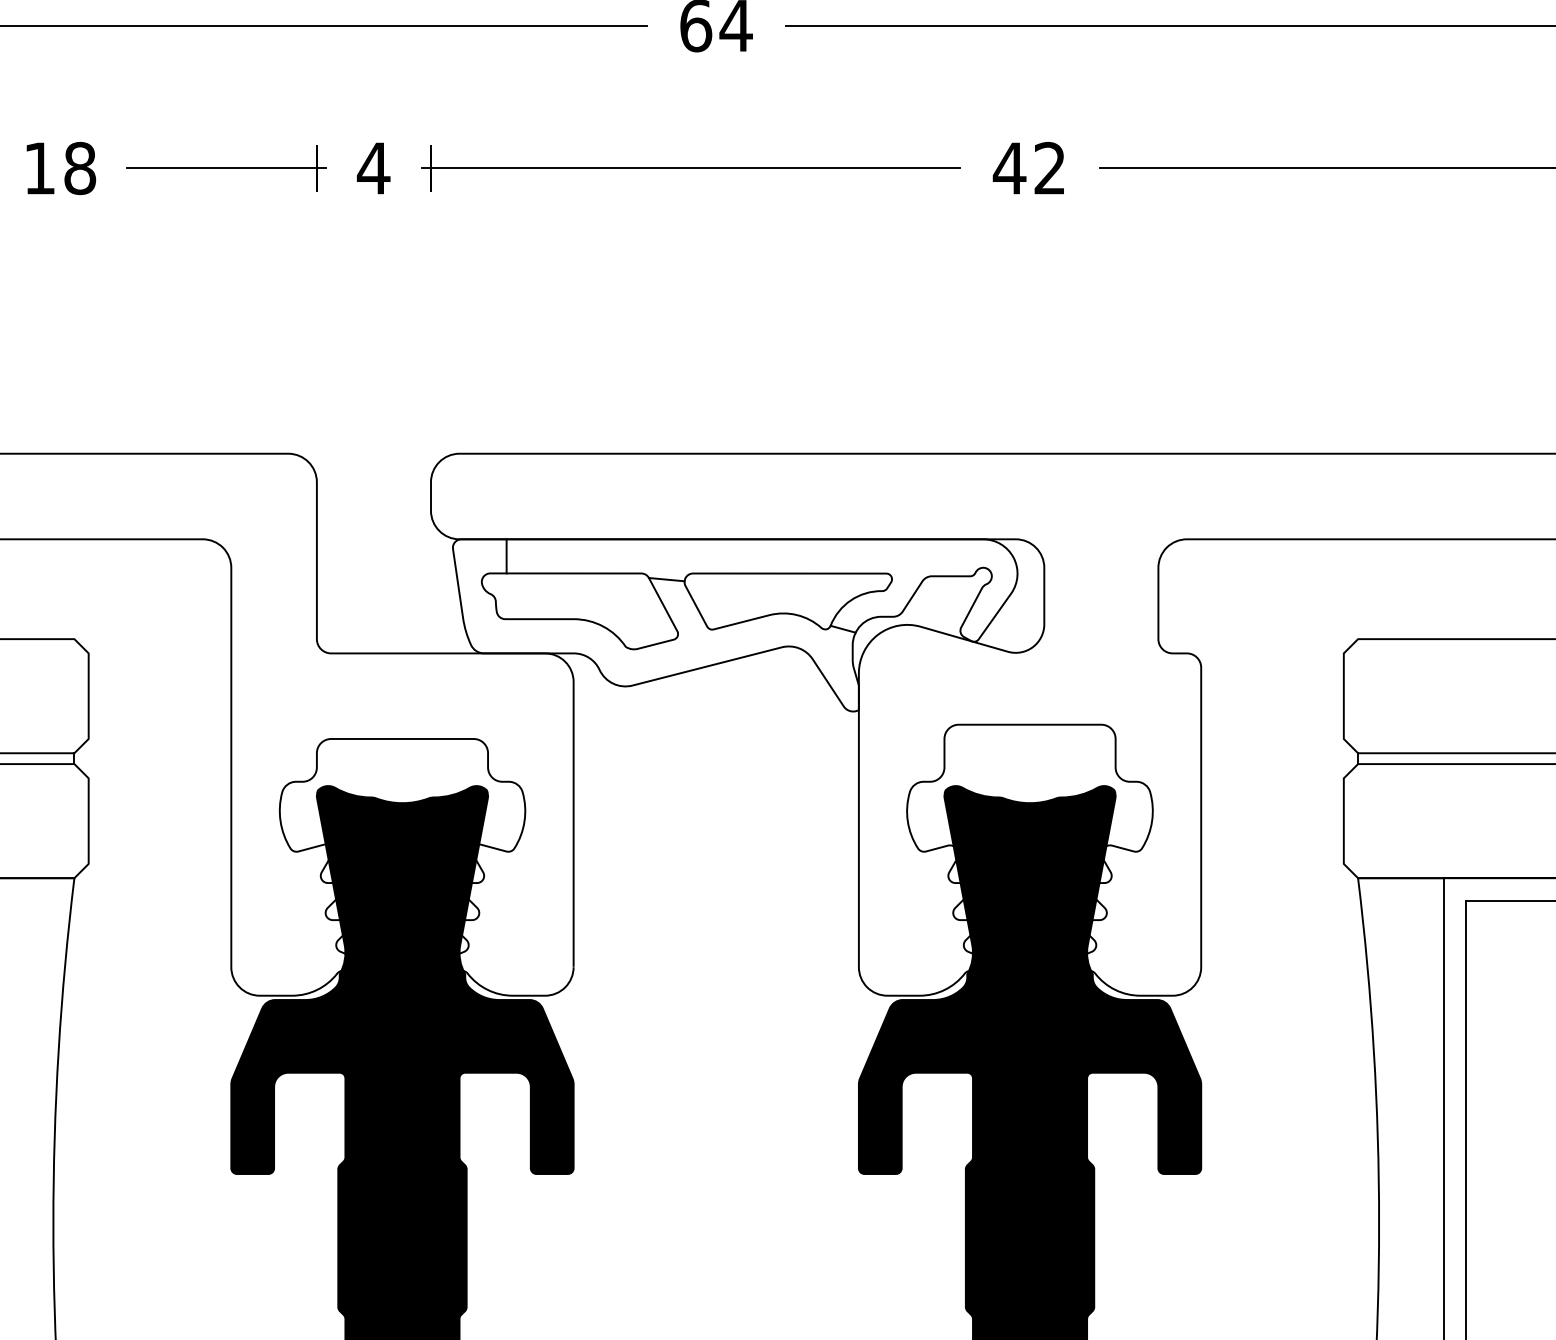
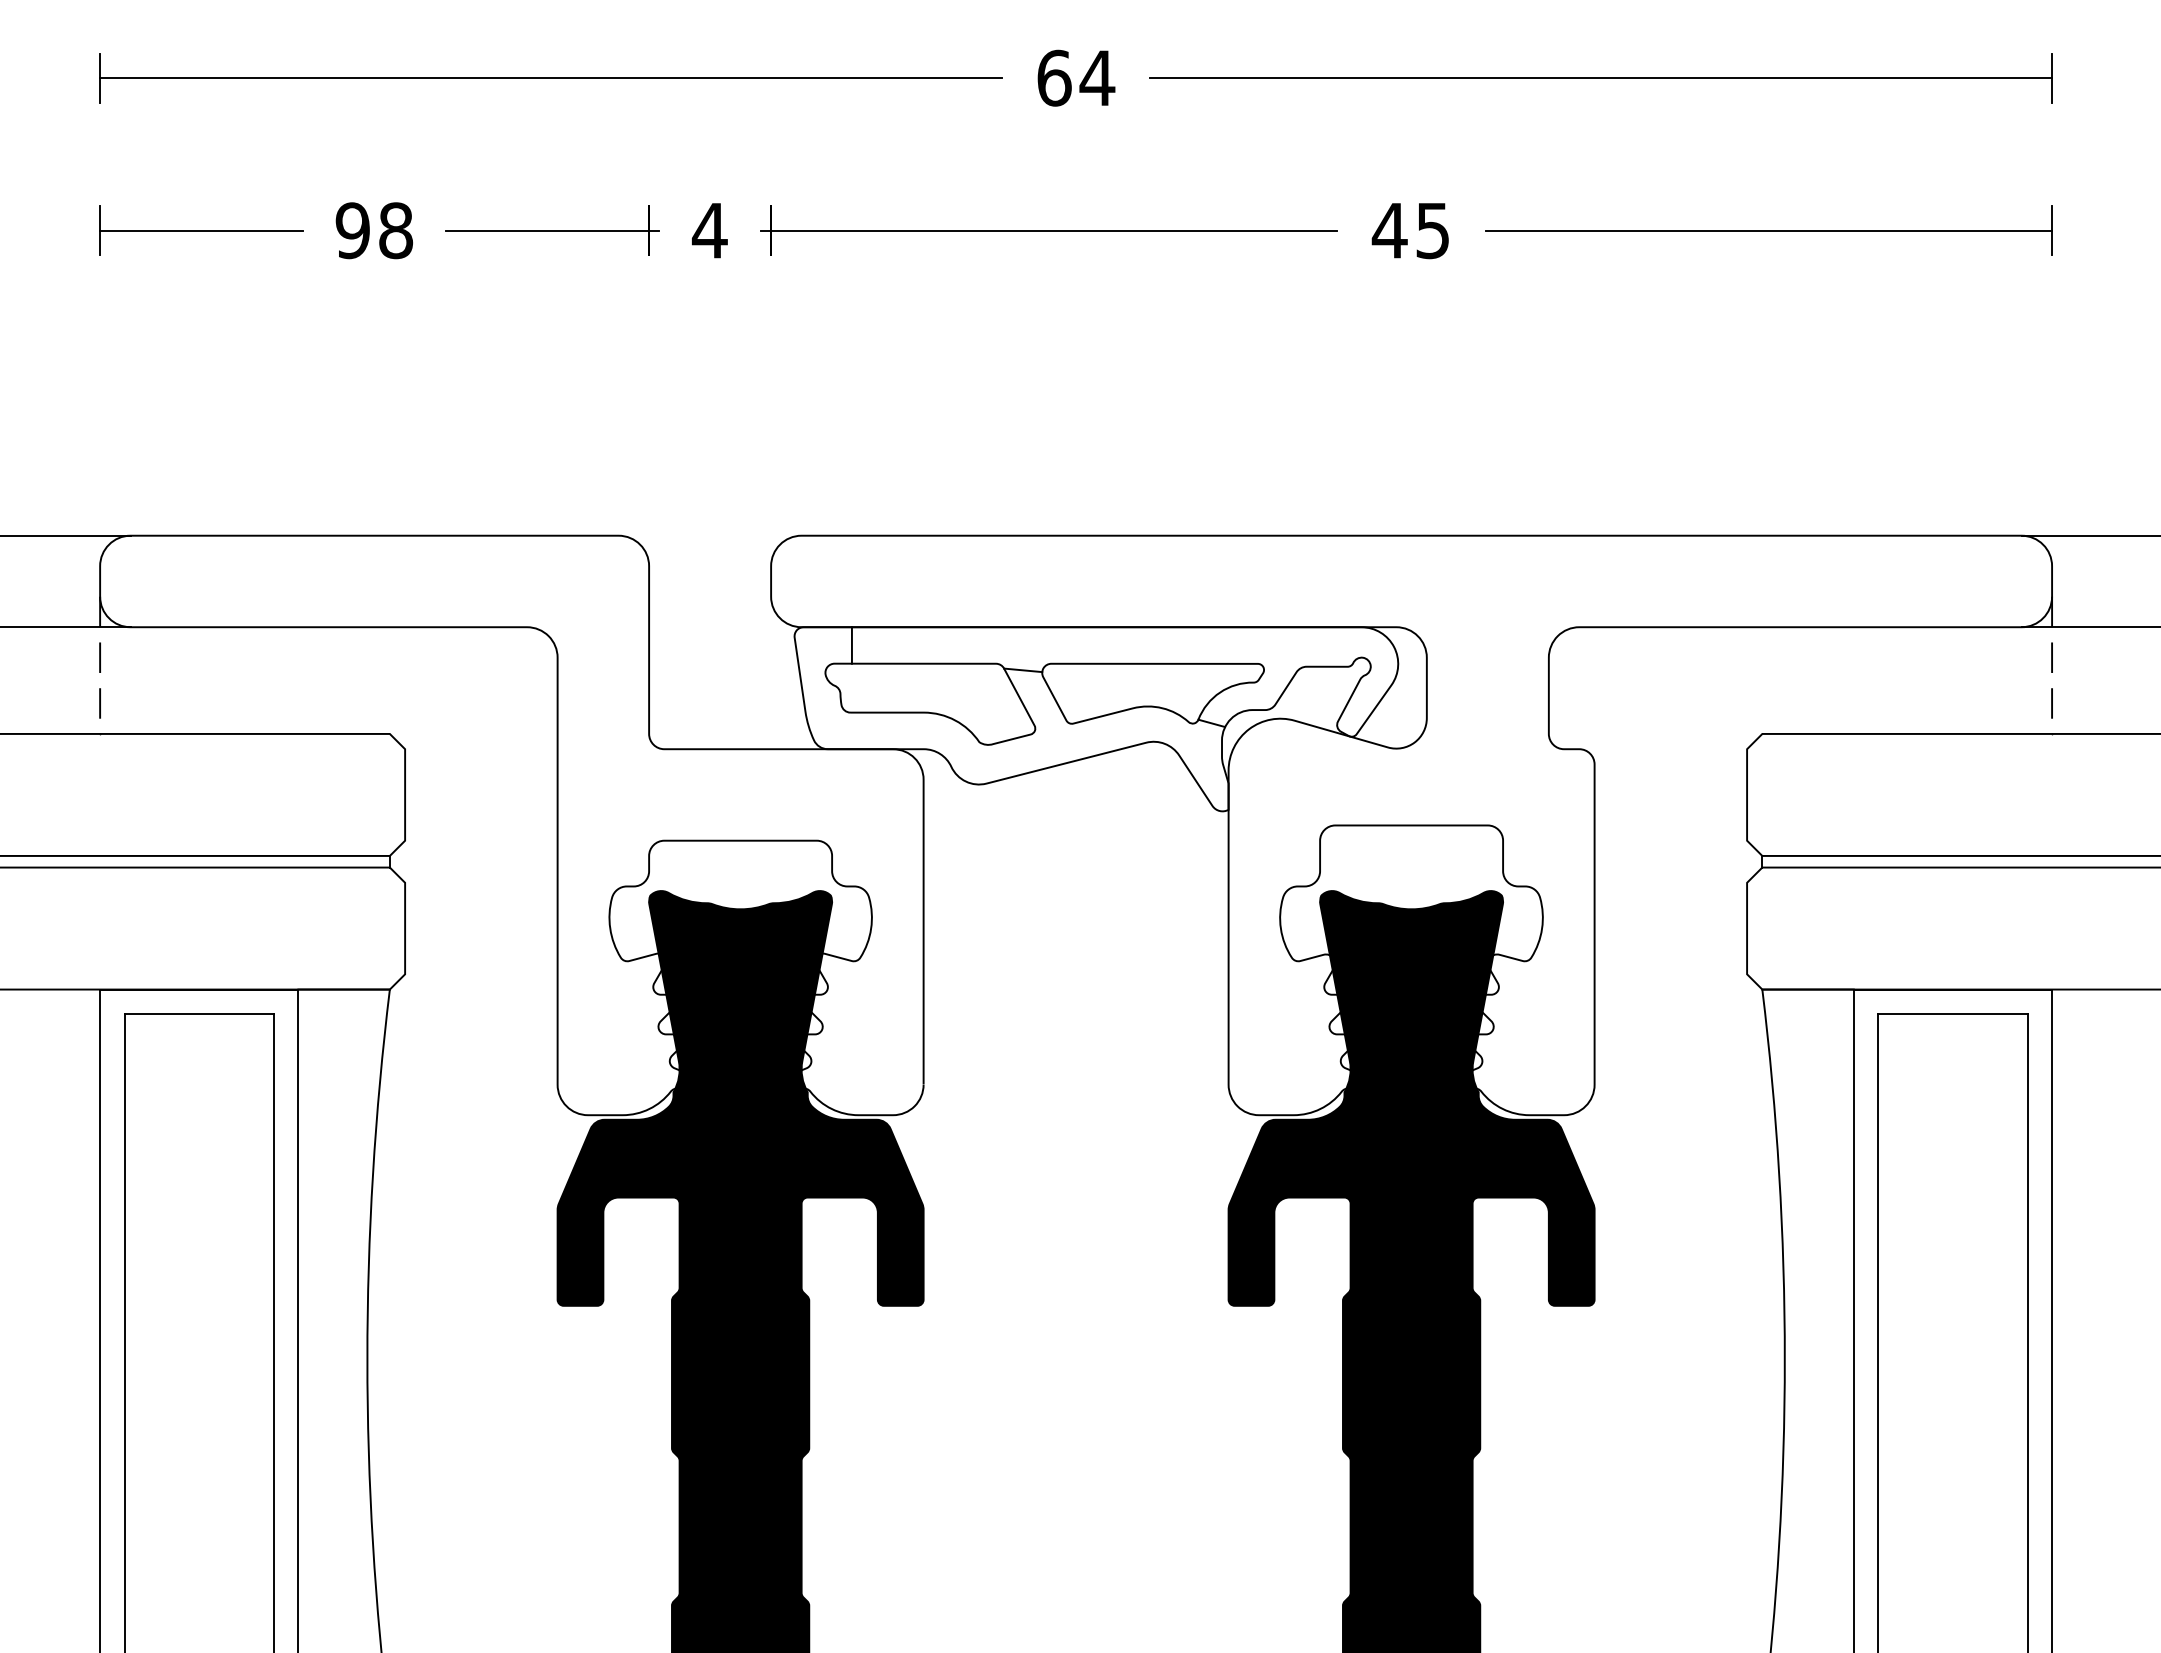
text: (39, 168) -> (352, 230), 18 -> 98
text: (1049, 168) -> (1432, 230), 42 -> 45

